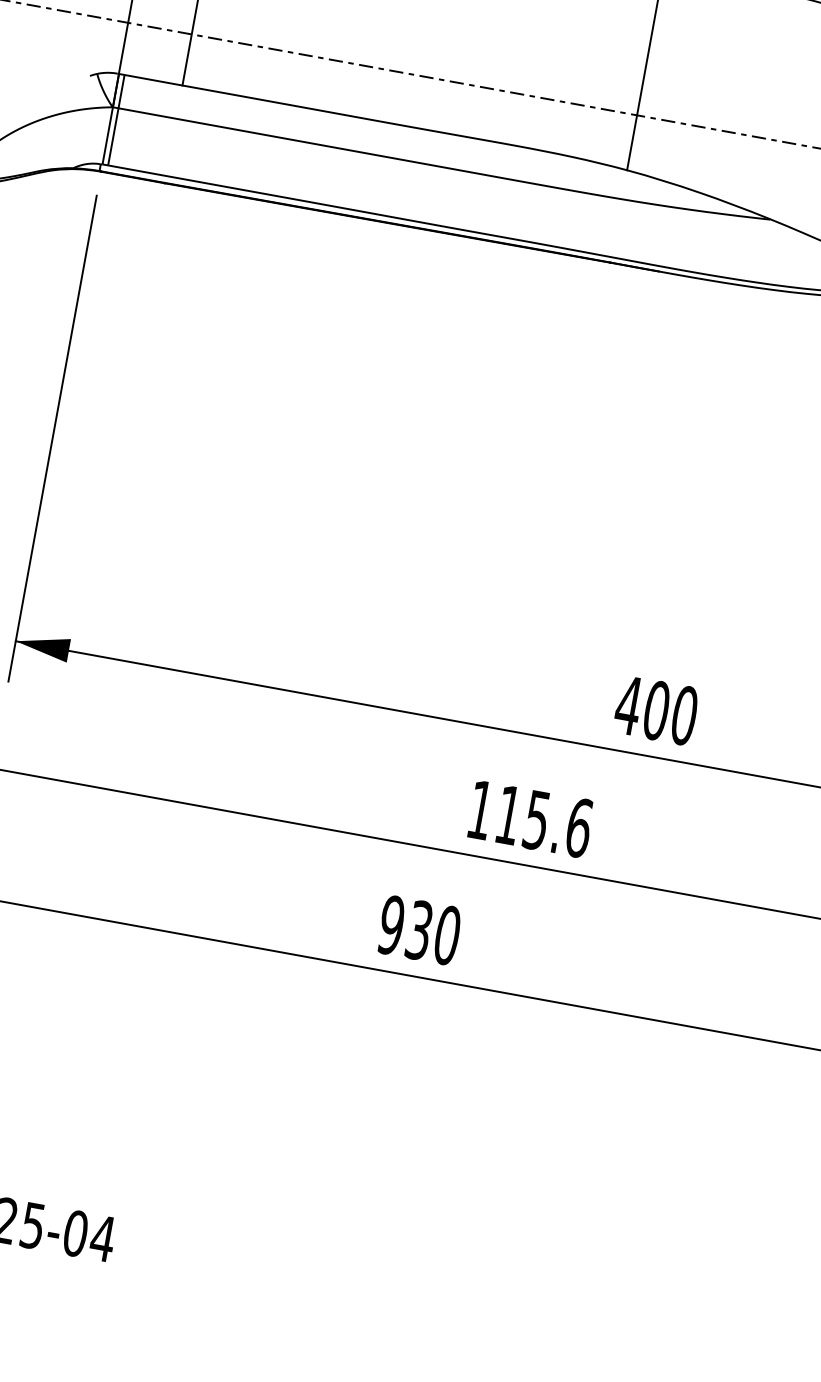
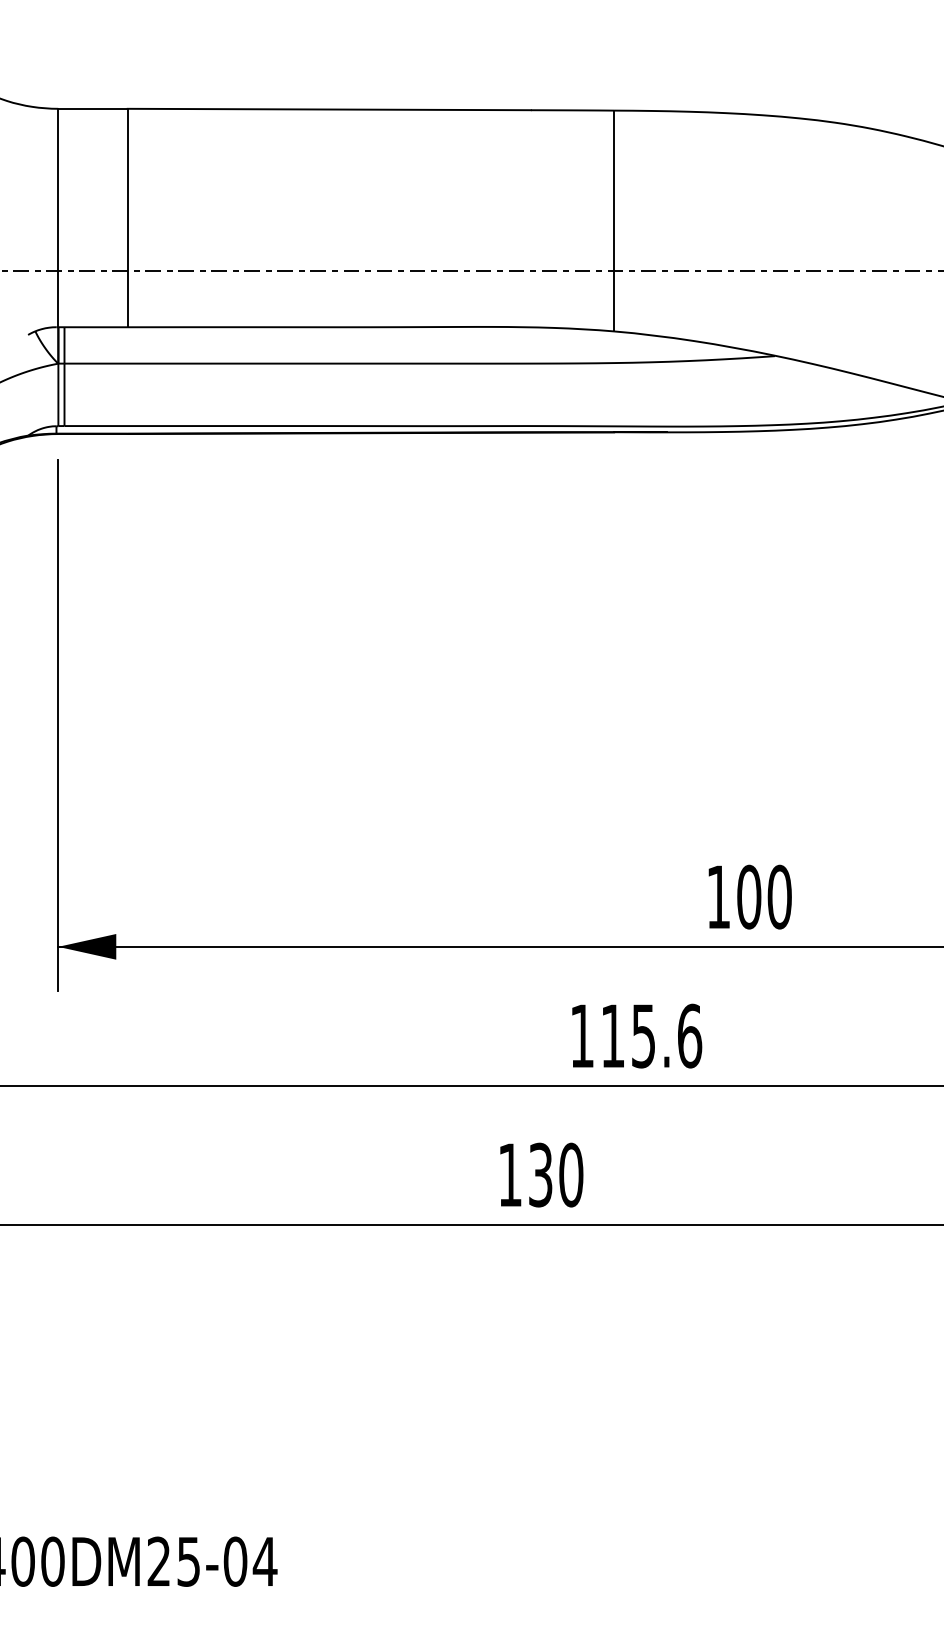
text: (628, 704) -> (718, 896), 400 -> 100
text: (391, 924) -> (510, 1174), 930 -> 130

